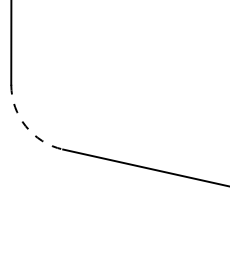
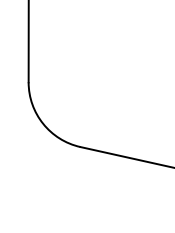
arc: (25, 126) -> (42, 124), dashed -> solid

